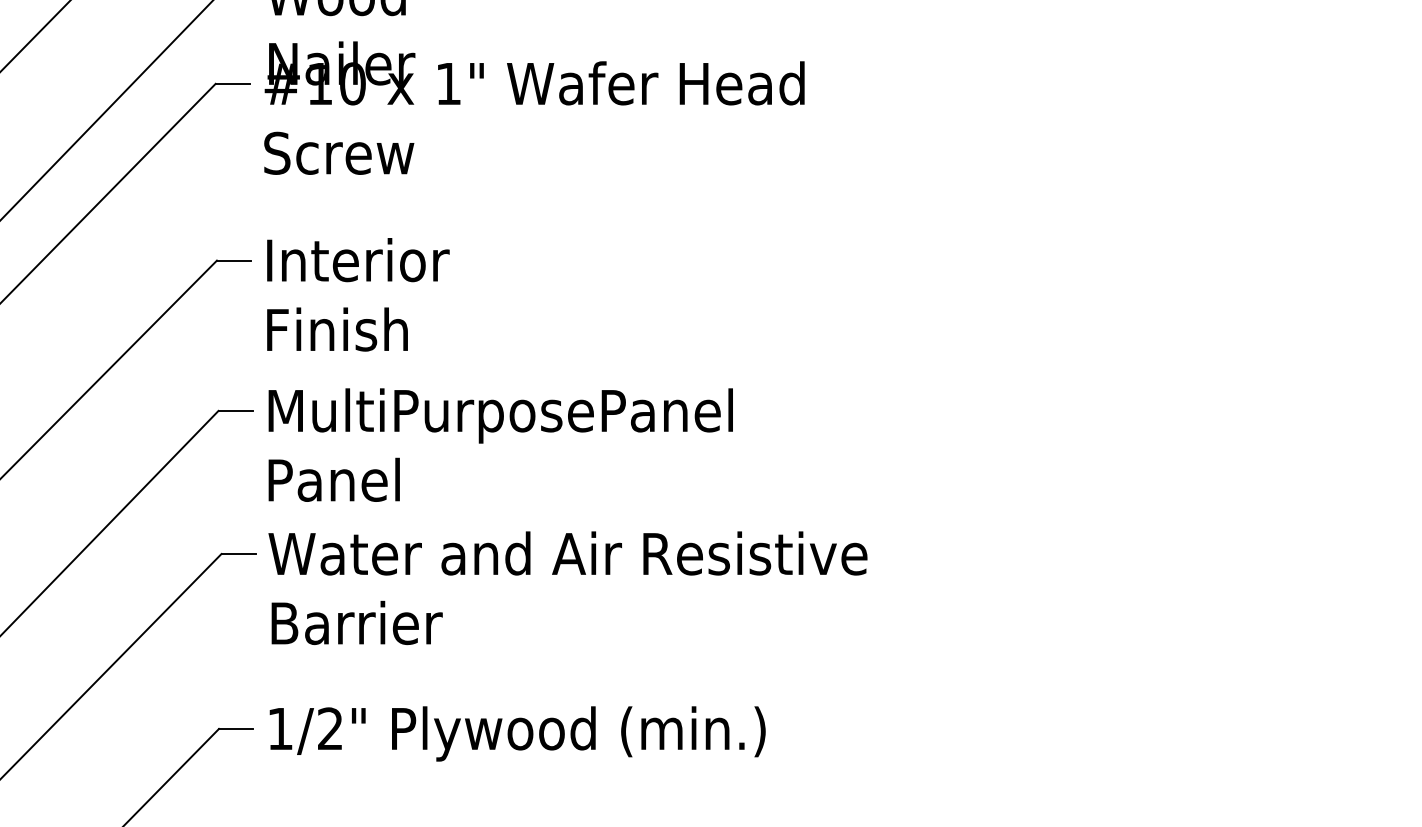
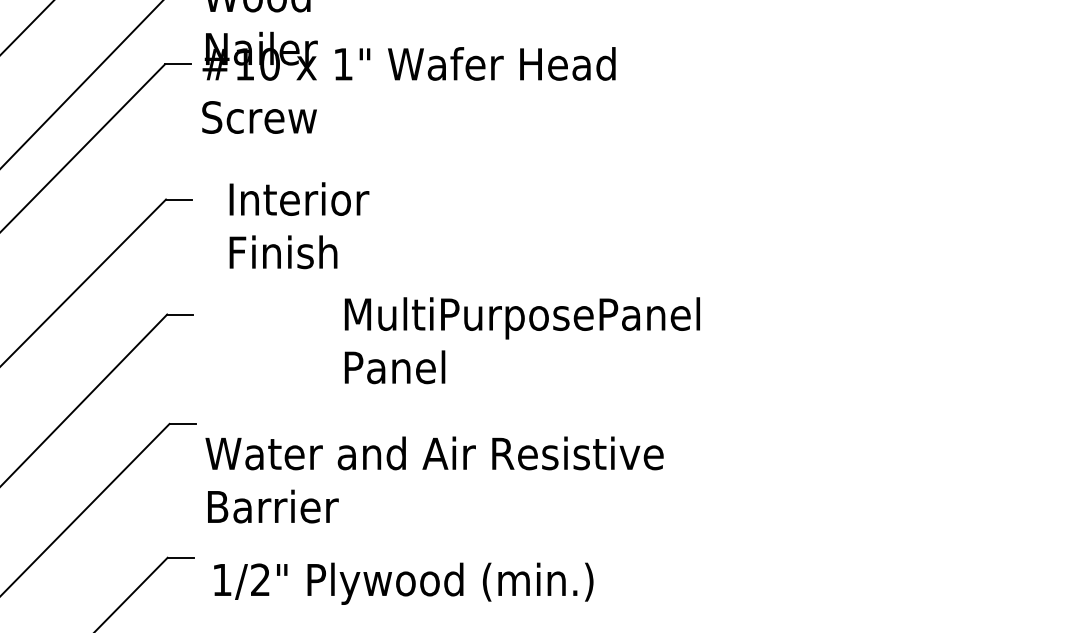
text: (358, 294) -> (299, 225), moved
text: (500, 444) -> (522, 340), moved
text: (567, 587) -> (434, 479), moved
text: (517, 733) -> (403, 583), moved

